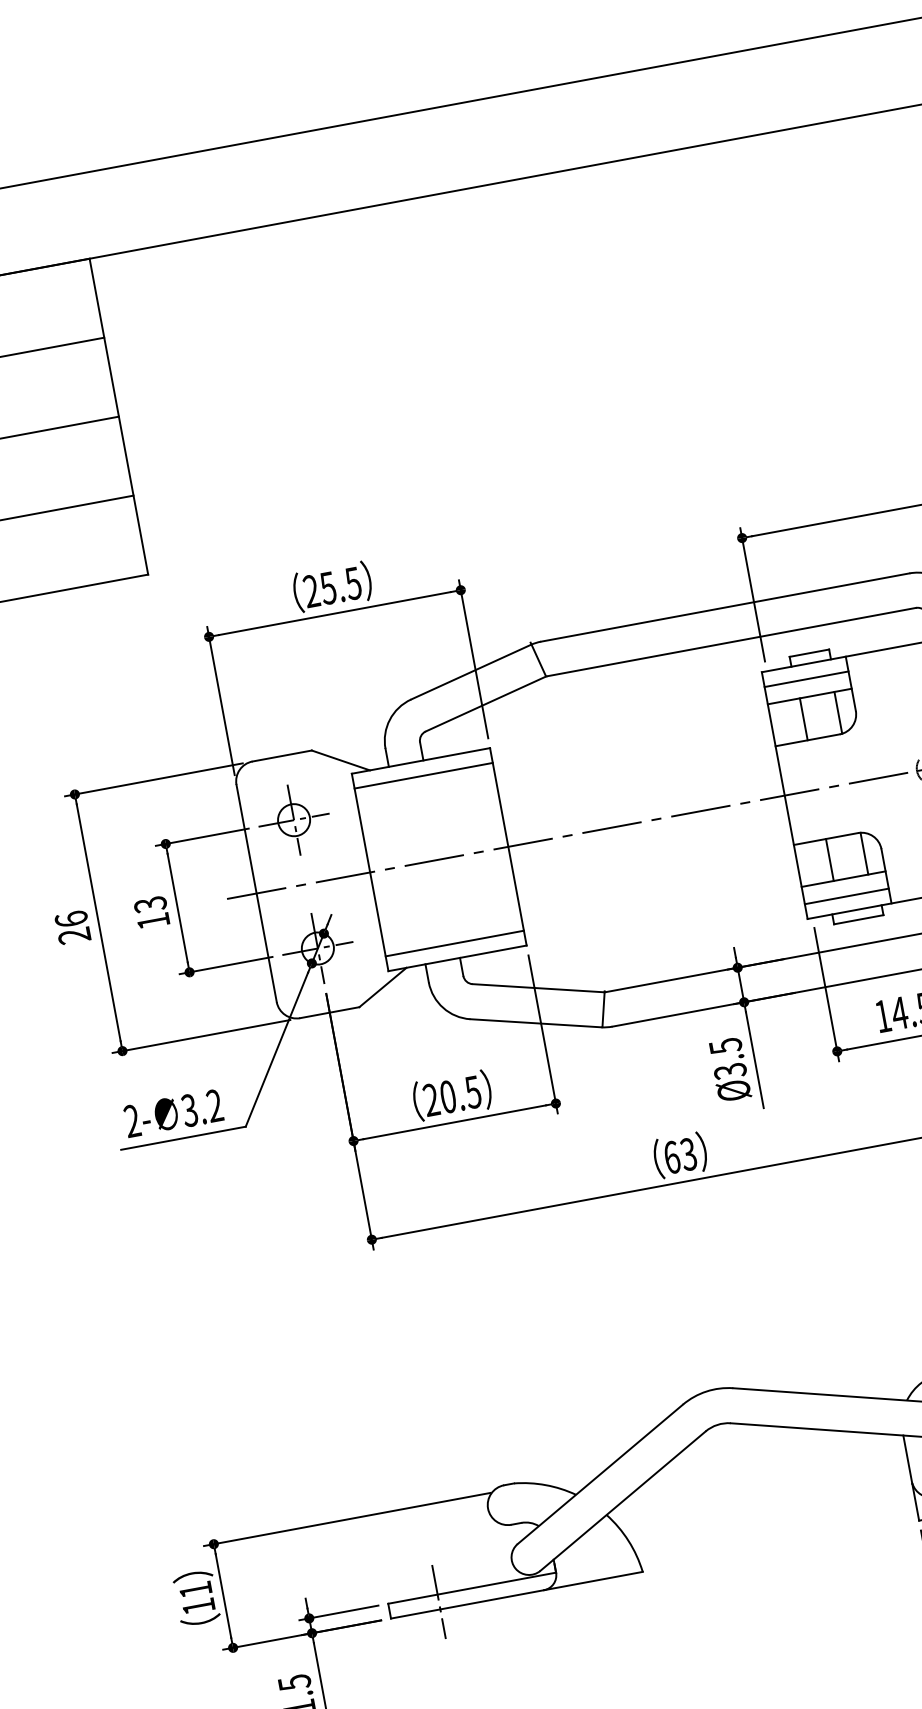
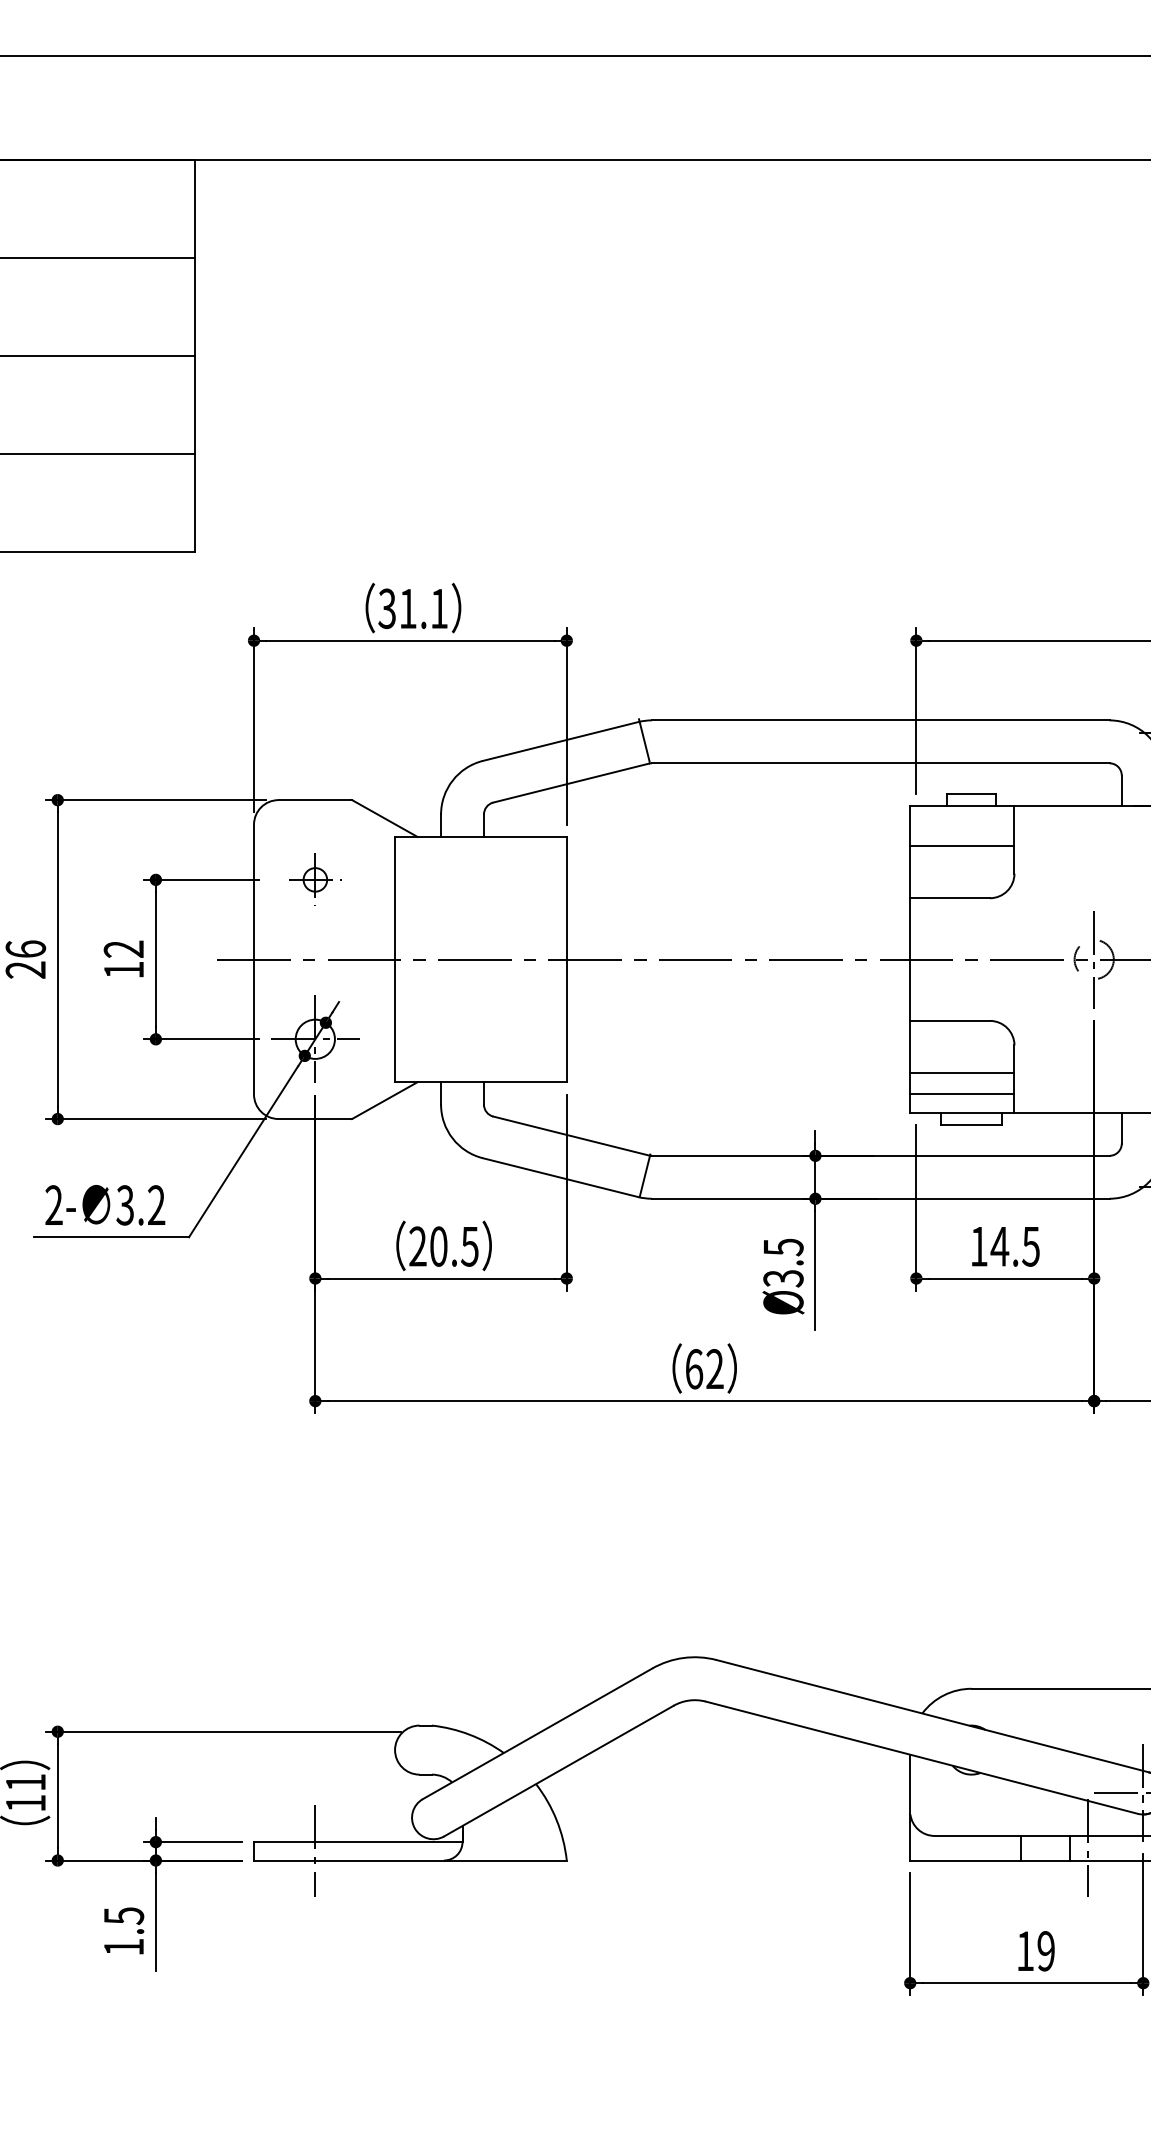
text: (331, 587) -> (412, 608), 25.5 -> 31.1
line: (806, 679) -> (962, 824), removed
line: (838, 713) -> (993, 872), removed
line: (804, 719) -> (950, 872), removed
line: (423, 775) -> (480, 855), removed
part: (294, 819) -> (315, 879), size x0.6
line: (864, 853) -> (993, 1047), removed
line: (830, 859) -> (950, 1046), removed
text: (150, 904) -> (124, 949), 13 -> 12
line: (454, 943) -> (480, 1063), removed
text: (688, 1154) -> (714, 1369), 63 -> 62

